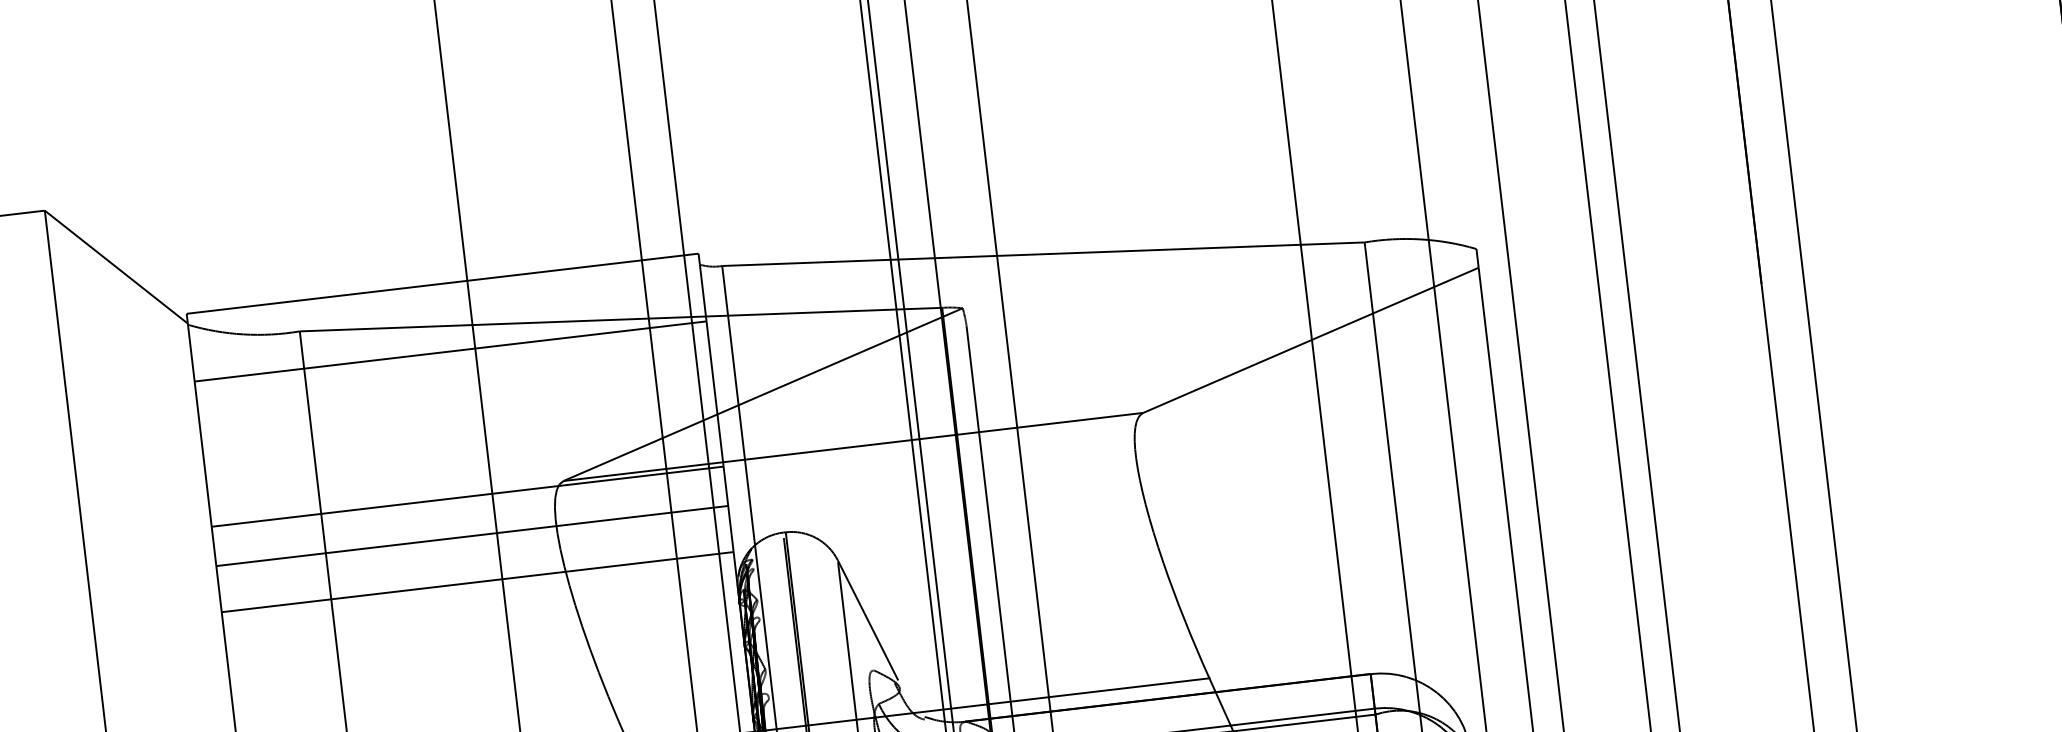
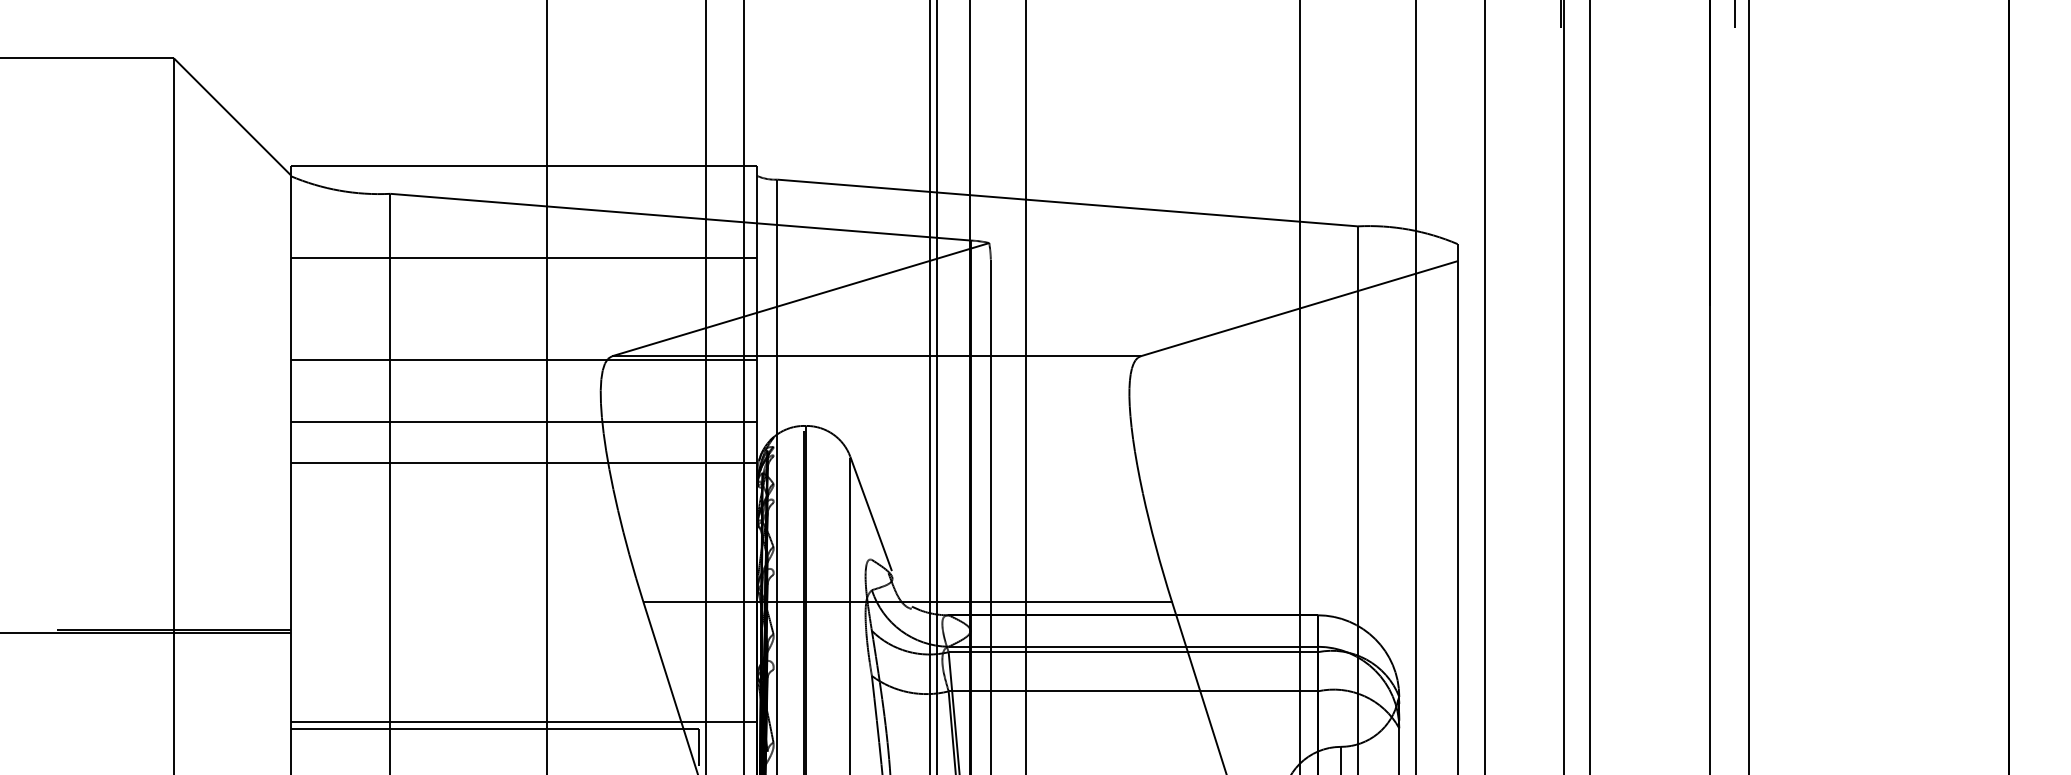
line: (449, 351) -> (523, 257), moved
line: (471, 536) -> (523, 422), moved
line: (477, 582) -> (523, 463), moved

